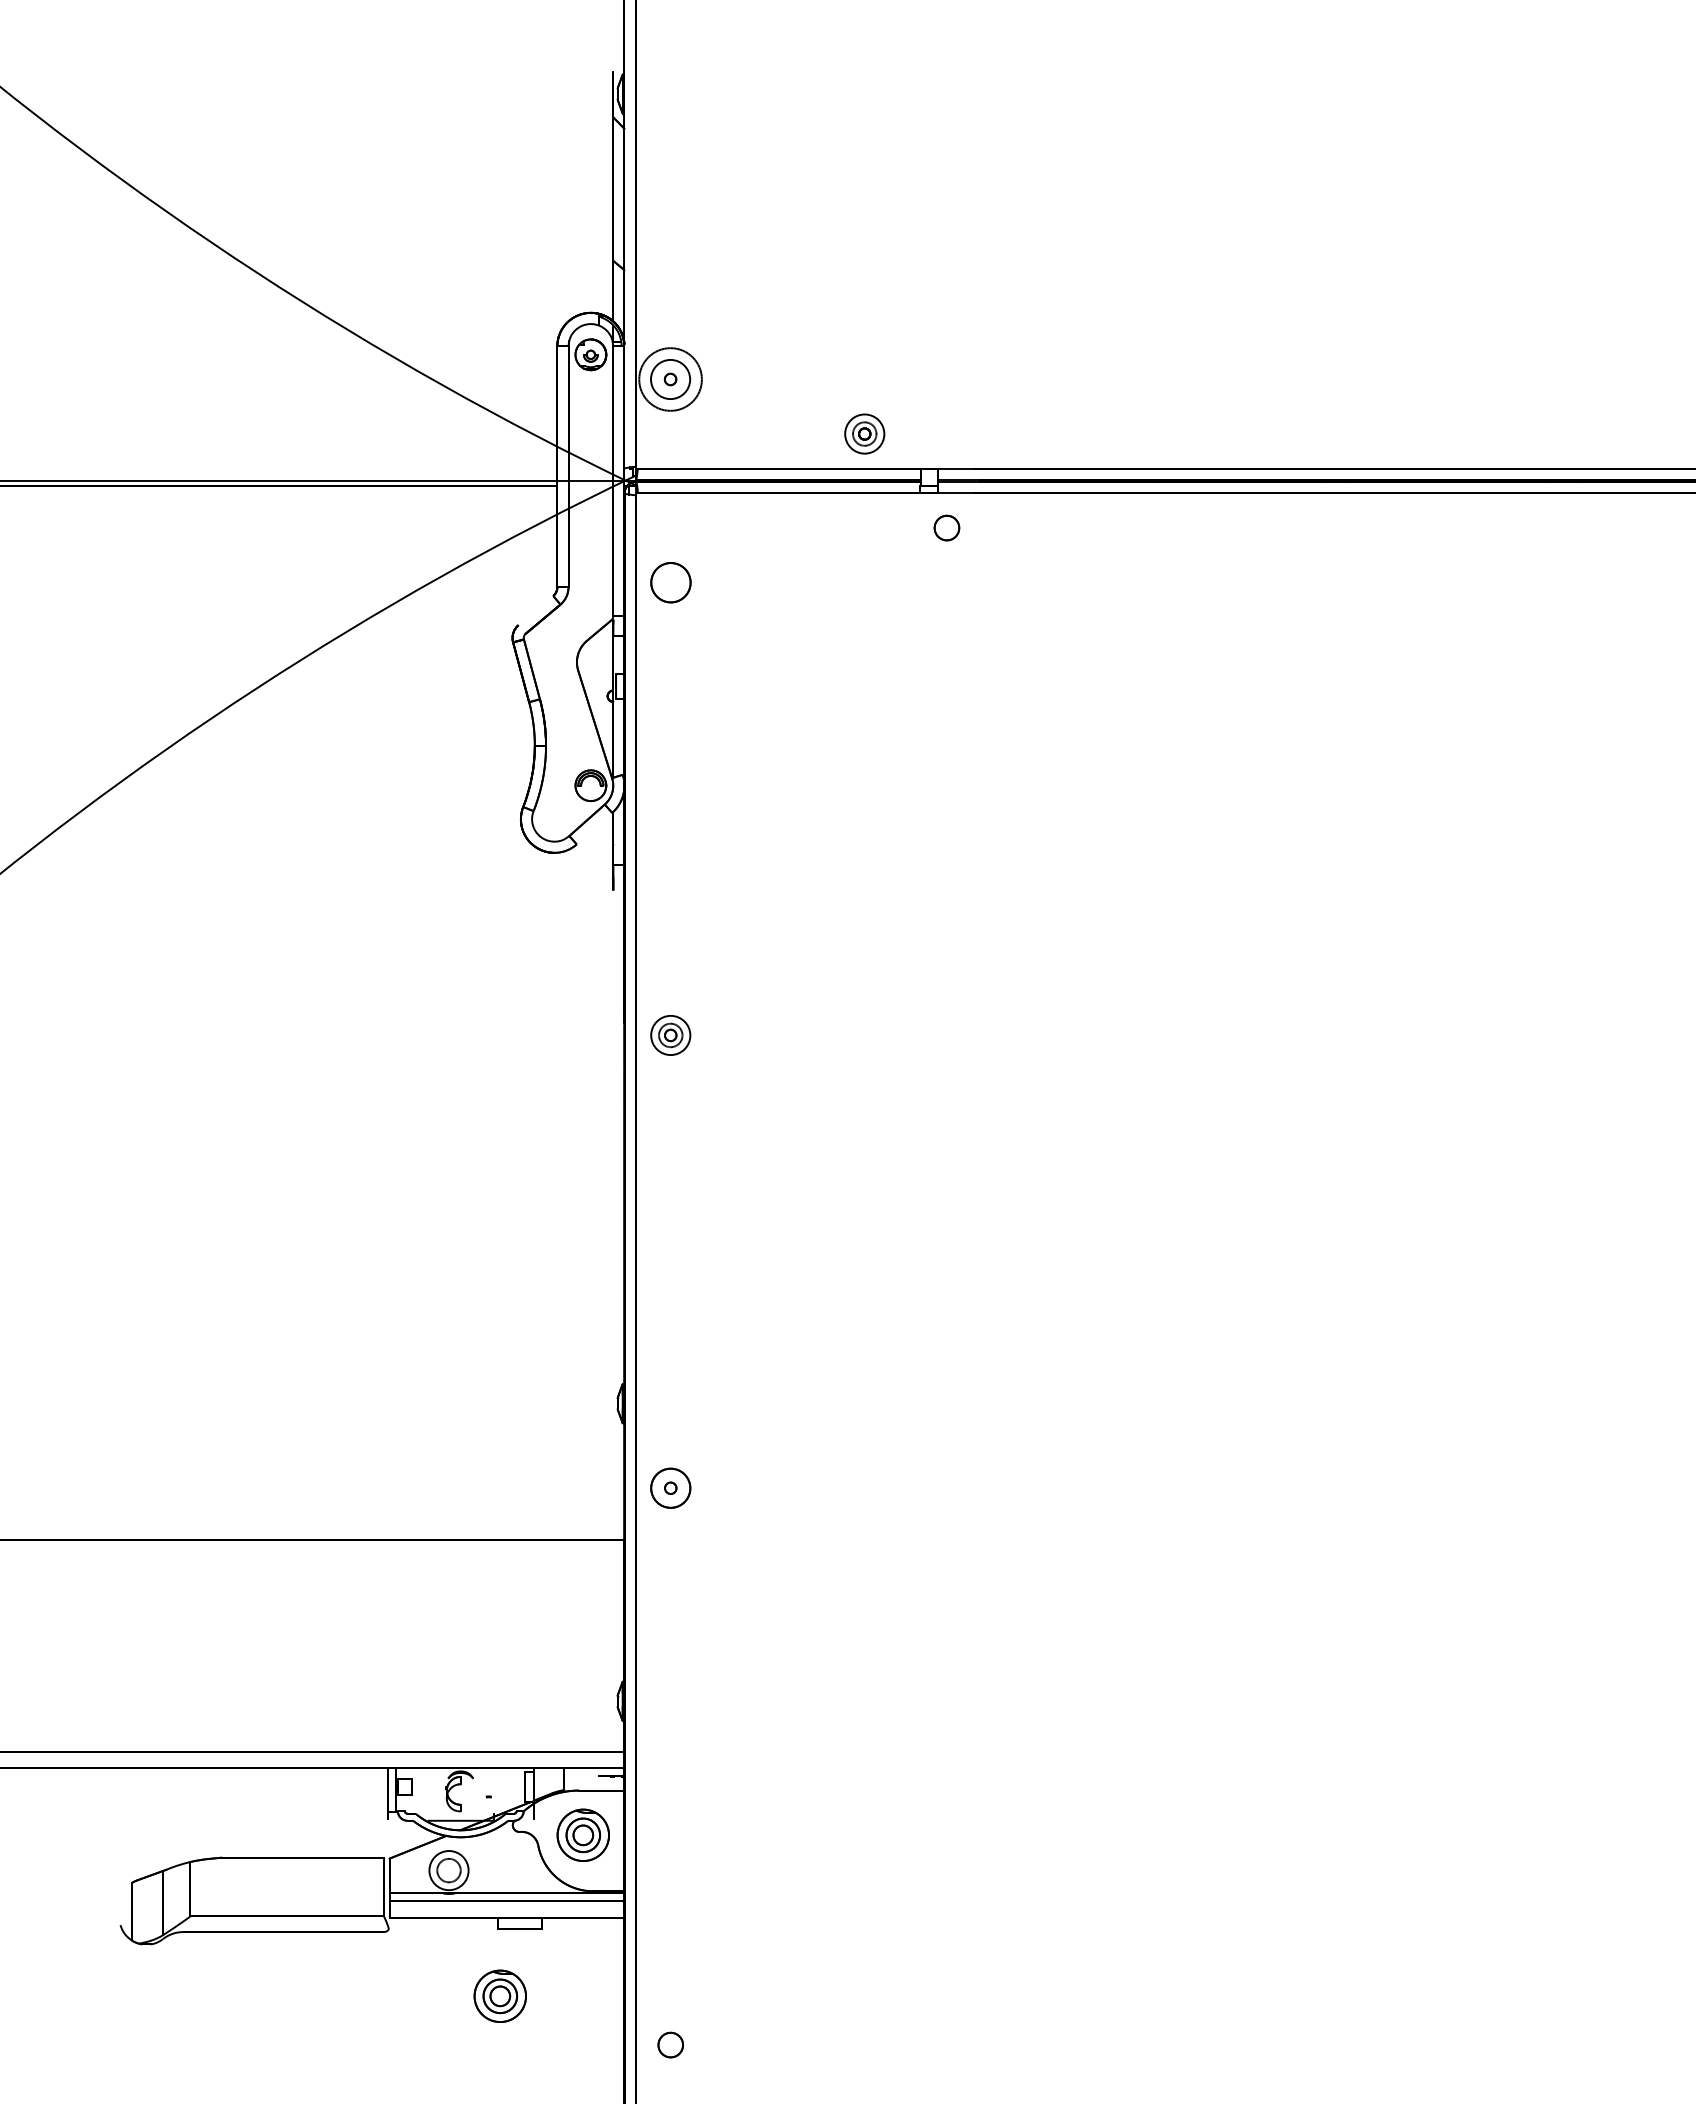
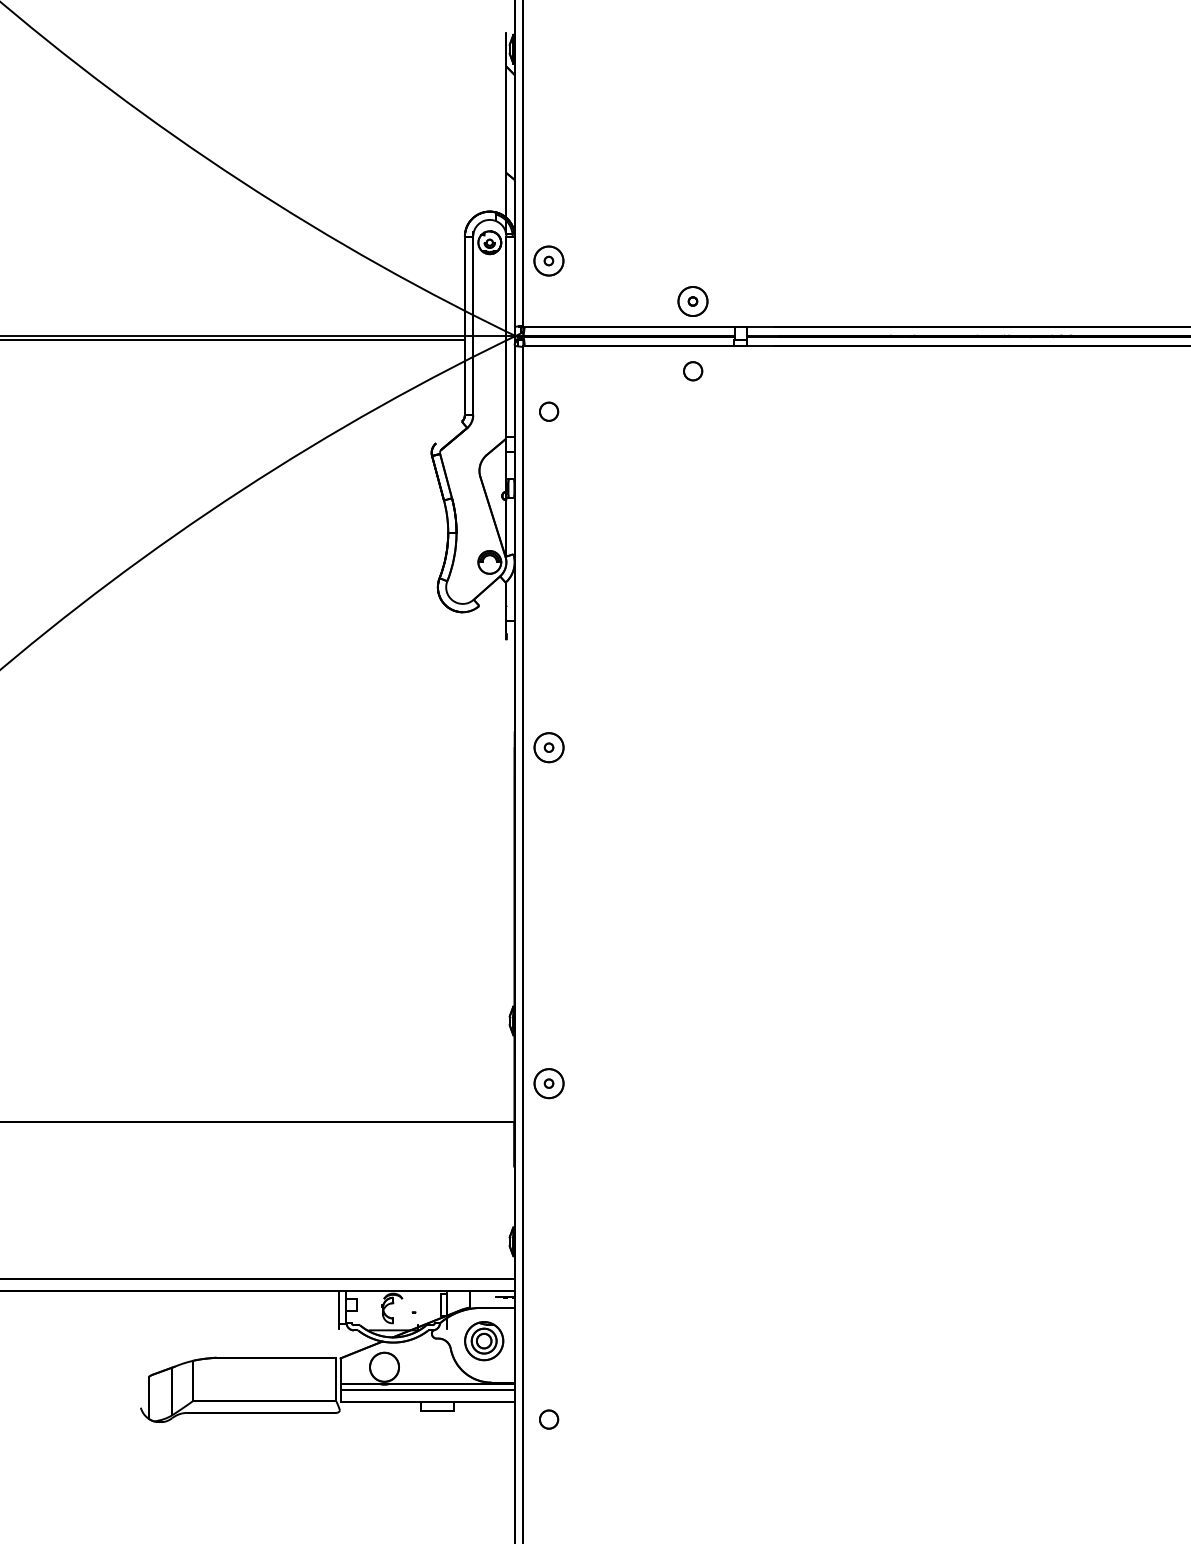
circle: (670, 379) -> (548, 261), size x0.62
circle: (864, 433) -> (692, 301), size x1.67
part: (946, 527) -> (692, 370), moved
circle: (670, 582) -> (548, 411), size x0.62
circle: (670, 1035) -> (548, 747), size x1.67
circle: (448, 1870) -> (384, 1367), size x1.67
part: (499, 1995) -> (422, 1459), removed
part: (670, 2044) -> (548, 1419), moved

